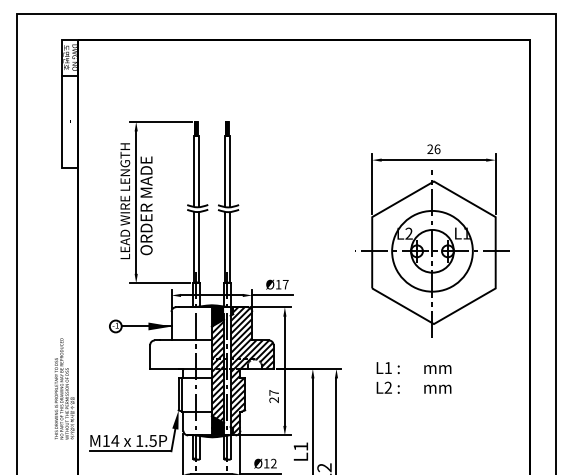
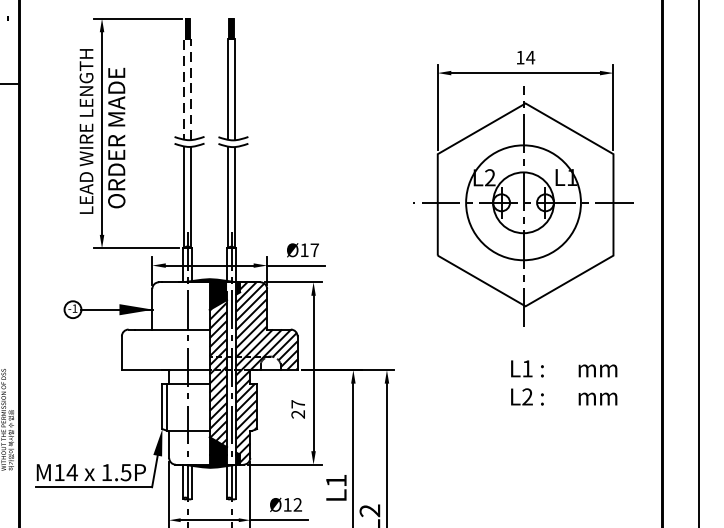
line: (196, 136) -> (187, 39), solid -> dashed
text: (433, 149) -> (524, 57), 26 -> 14
text: (413, 377) -> (563, 382), moved

